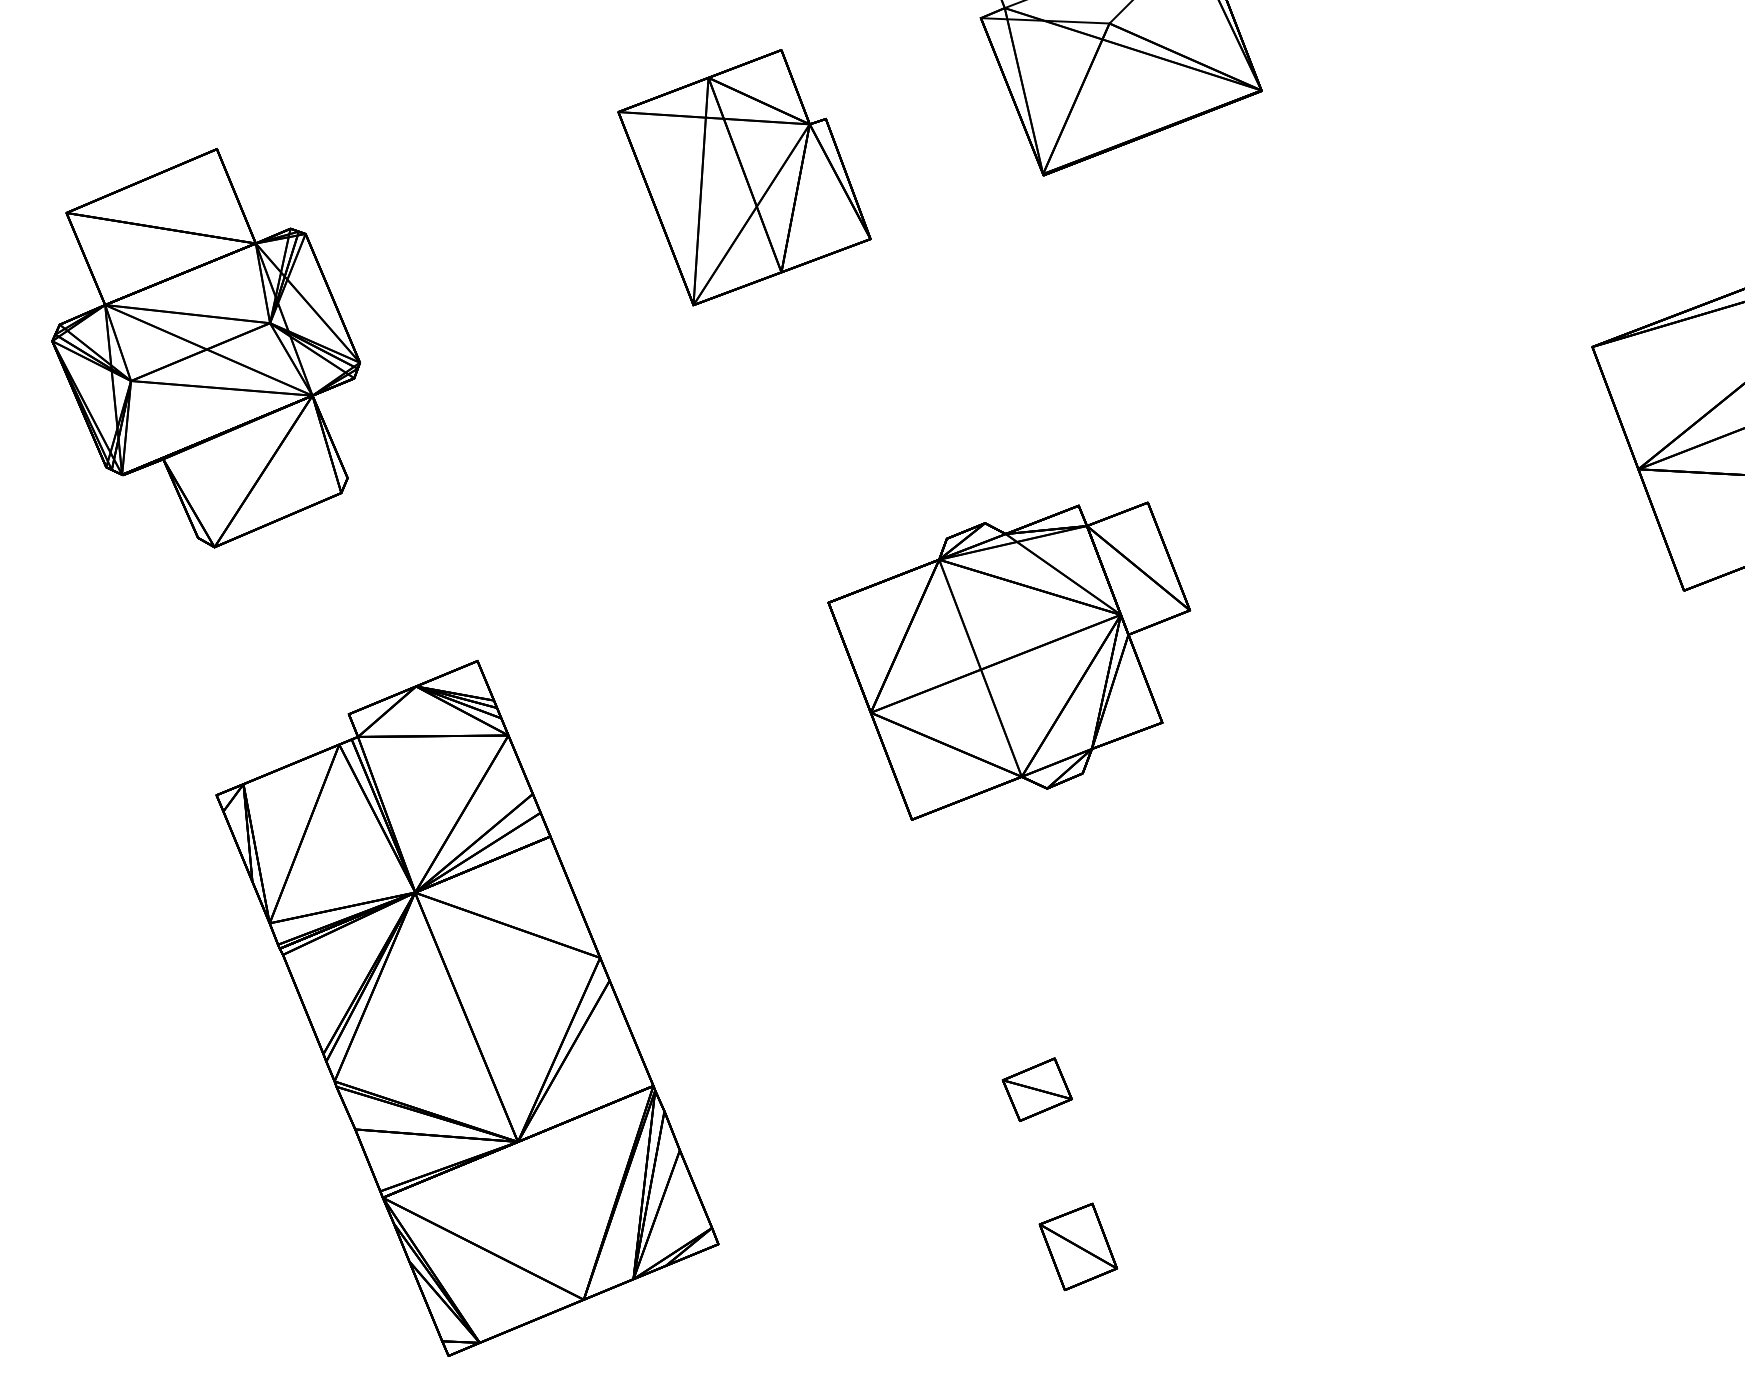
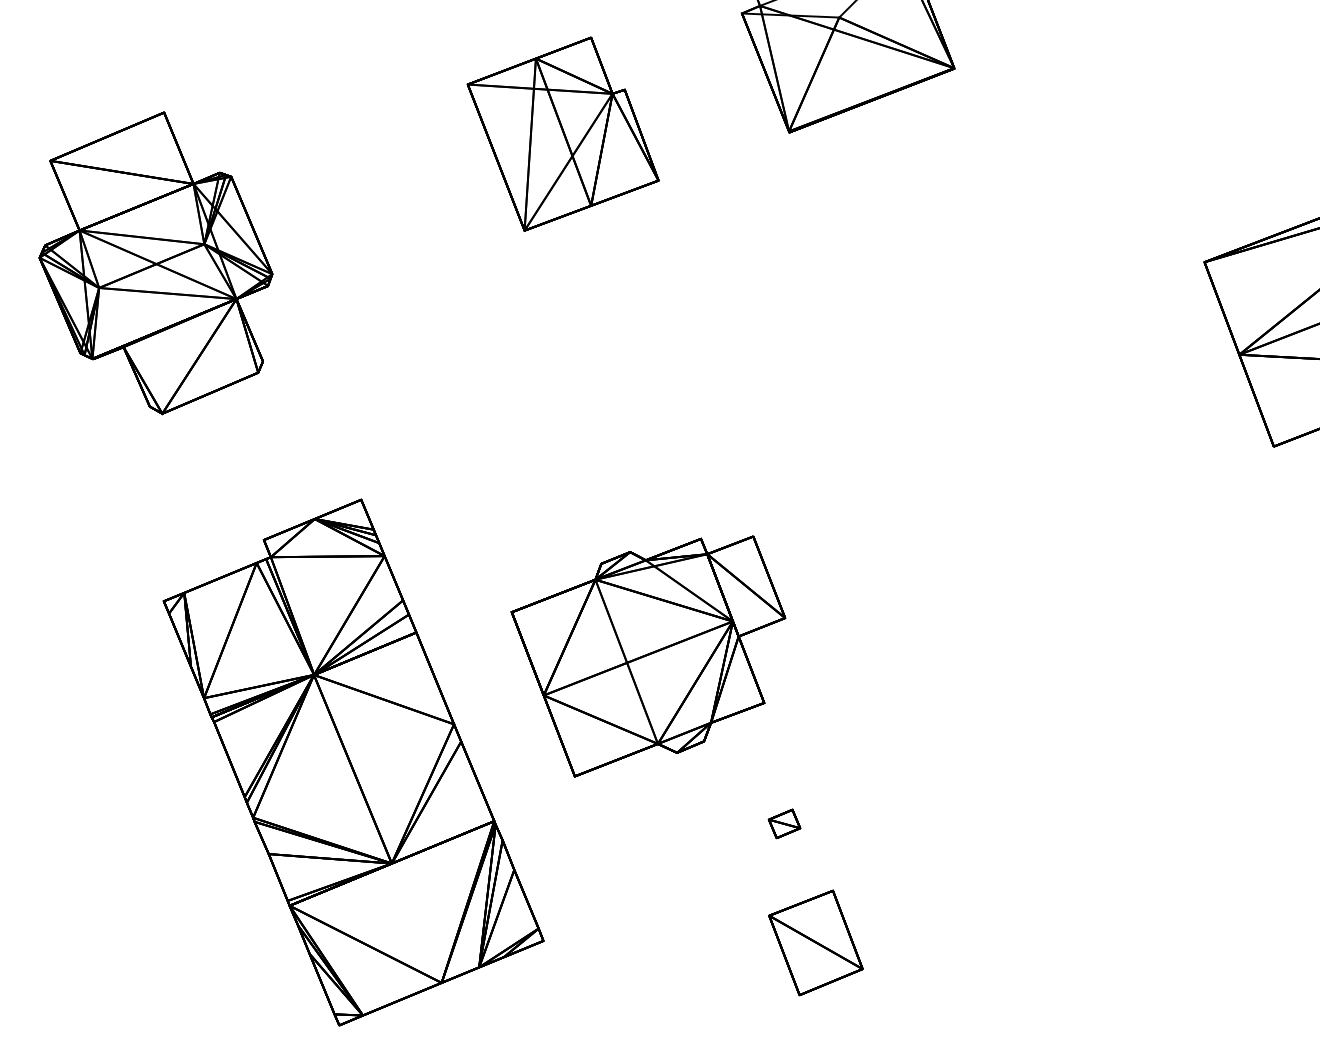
part: (1009, 660) -> (648, 655), moved
part: (1036, 1089) -> (784, 823), size x0.6
part: (1077, 1246) -> (815, 942), size x1.6

